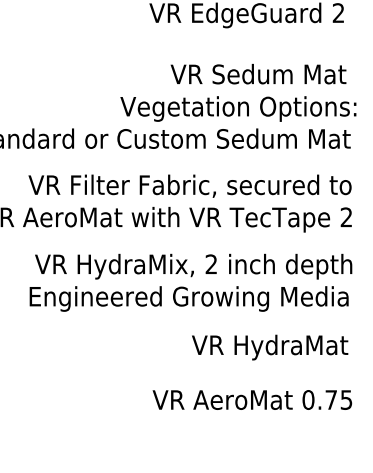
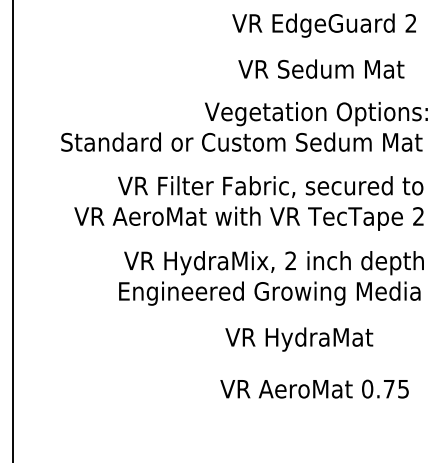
text: (258, 73) -> (321, 68), moved
text: (270, 347) -> (299, 339), moved
text: (252, 399) -> (314, 388), moved

